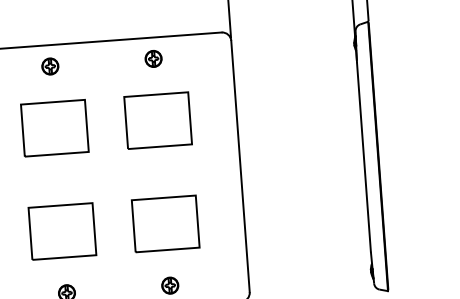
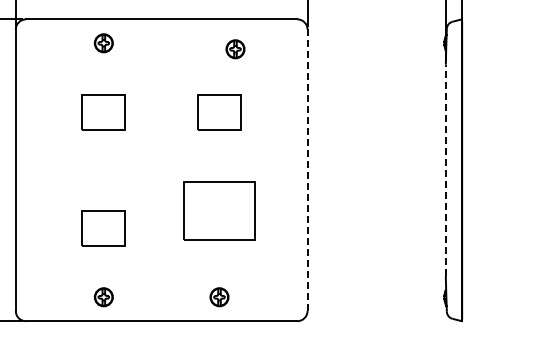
part: (153, 59) -> (235, 49), moved
part: (158, 120) -> (219, 112), size x0.6
part: (54, 128) -> (103, 112), size x0.6
line: (363, 157) -> (445, 170), solid -> dashed
line: (240, 166) -> (307, 170), solid -> dashed
part: (165, 223) -> (219, 210), moved
part: (62, 230) -> (103, 227), size x0.6

